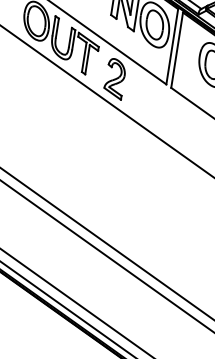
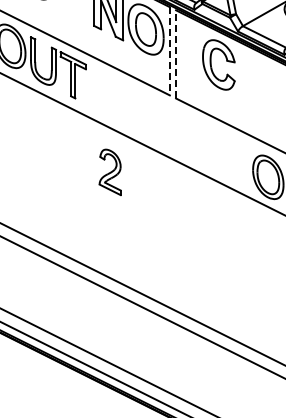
line: (171, 46) -> (169, 51), solid -> dashed
line: (177, 49) -> (176, 53), solid -> dashed
part: (114, 78) -> (109, 171), moved

